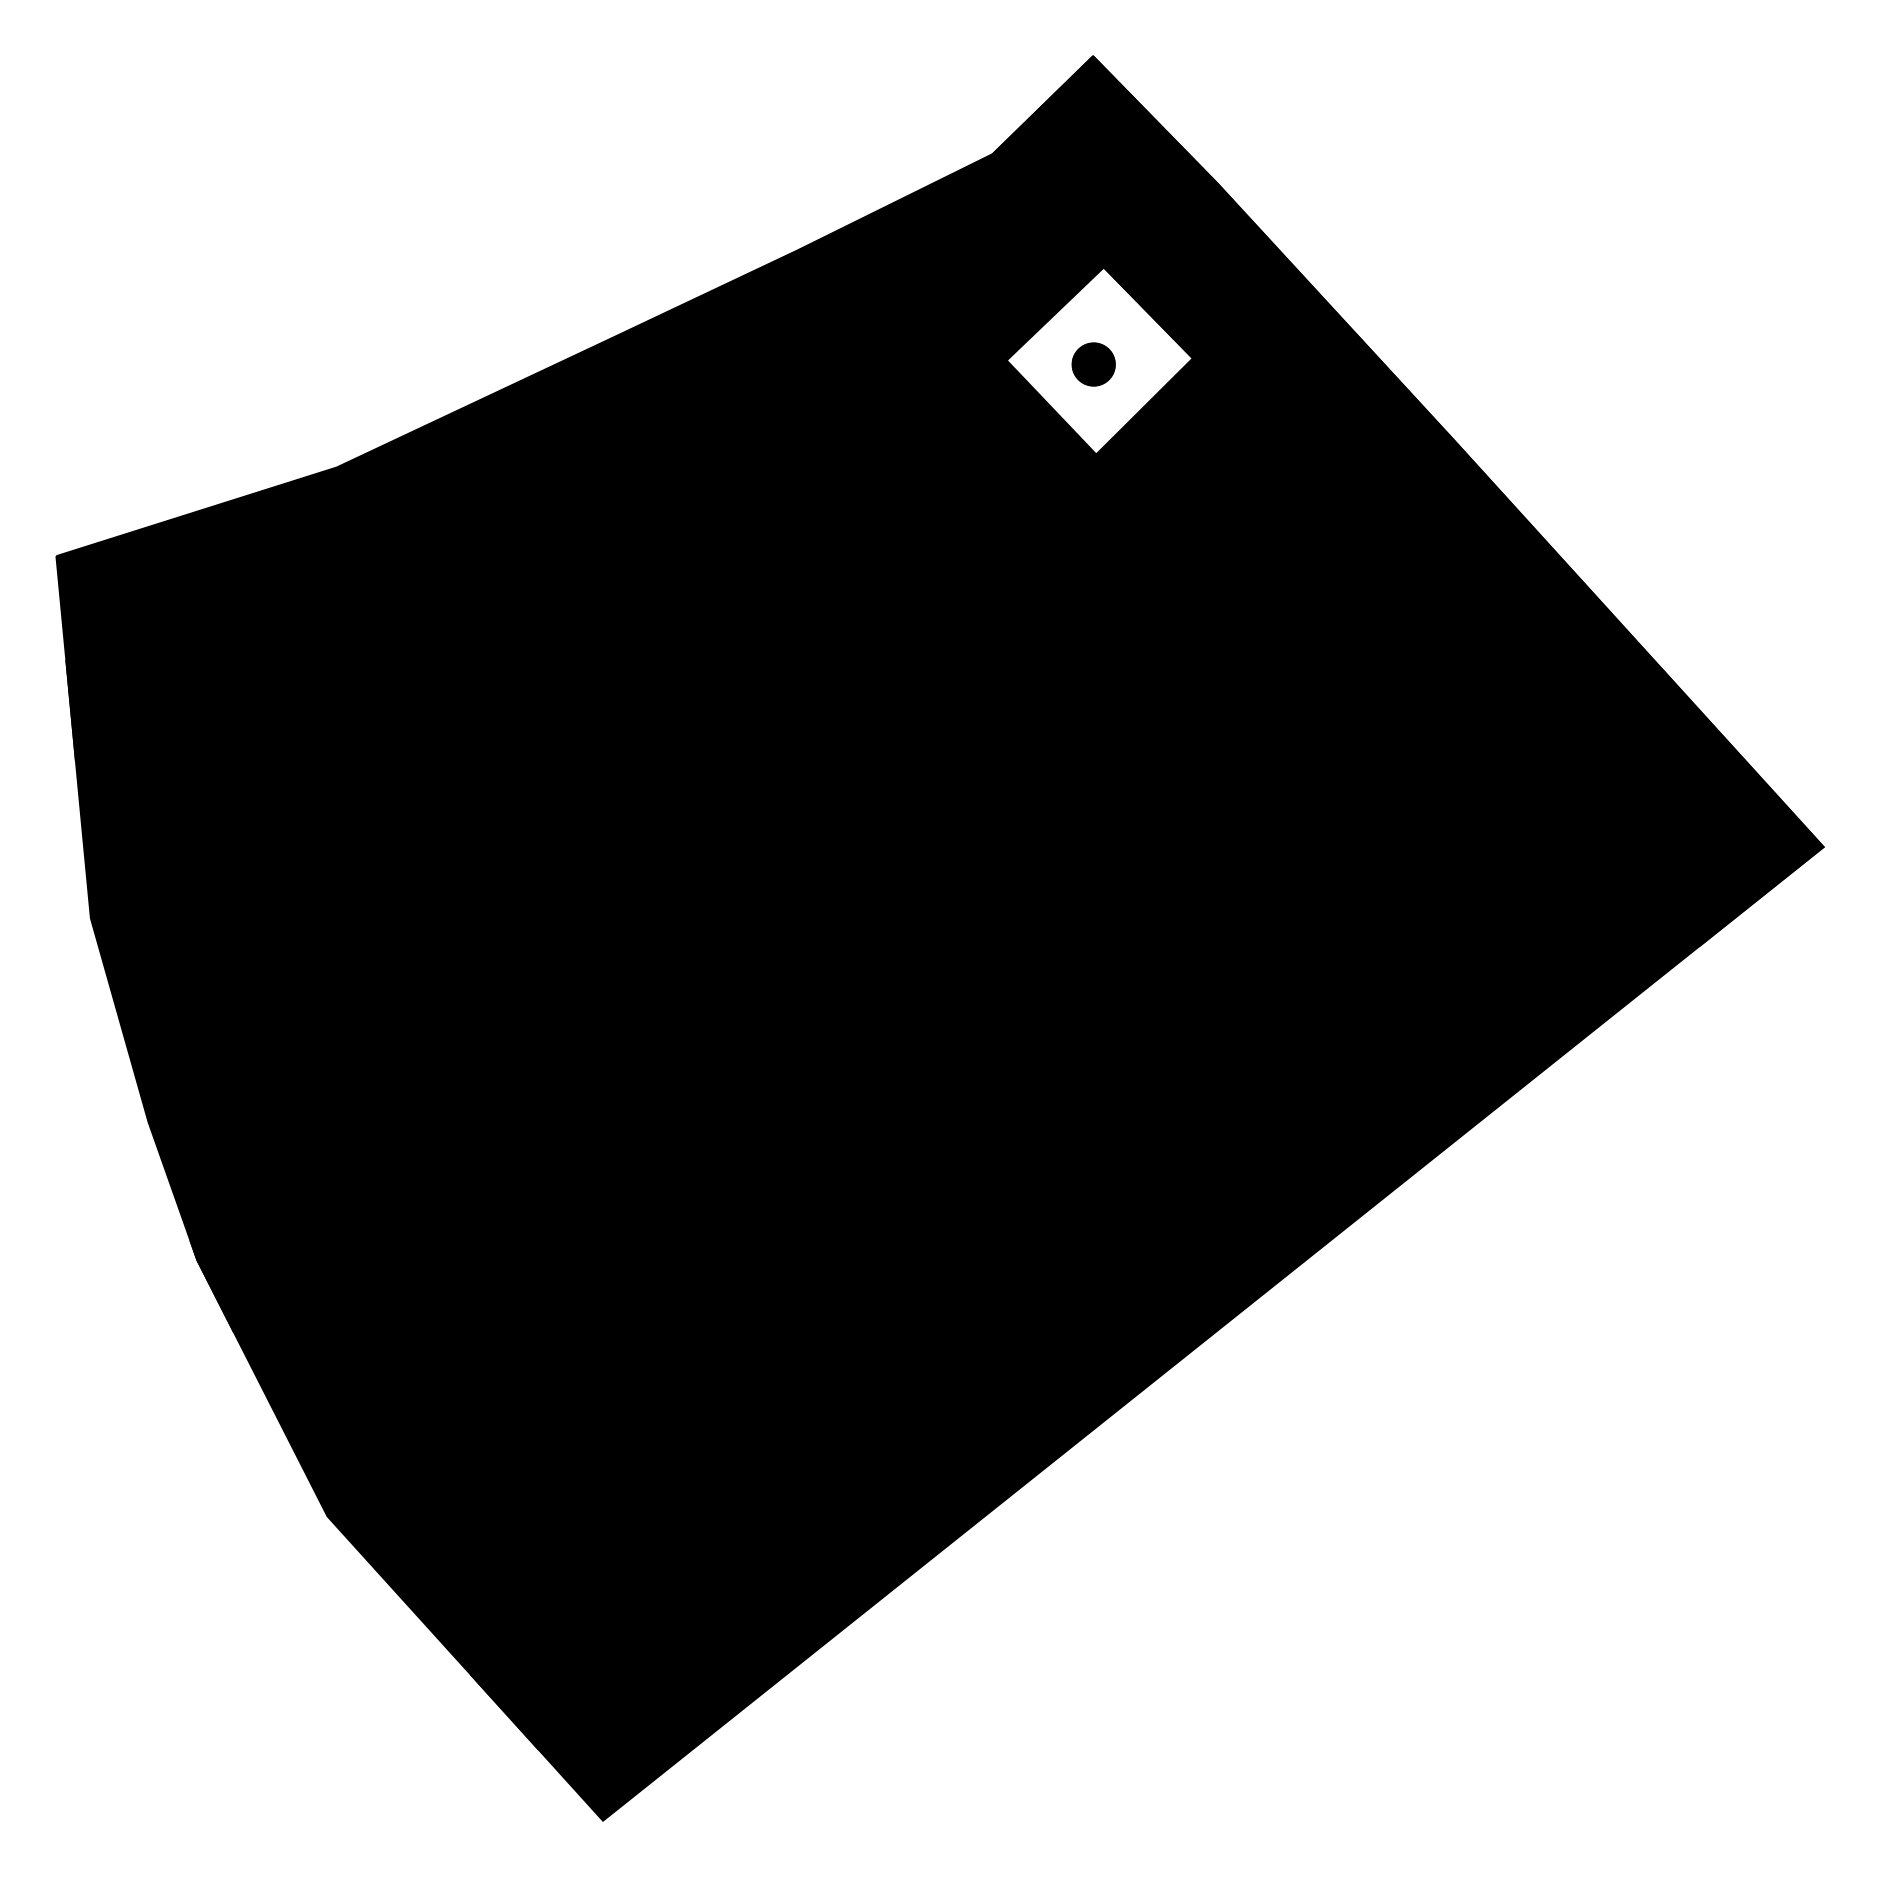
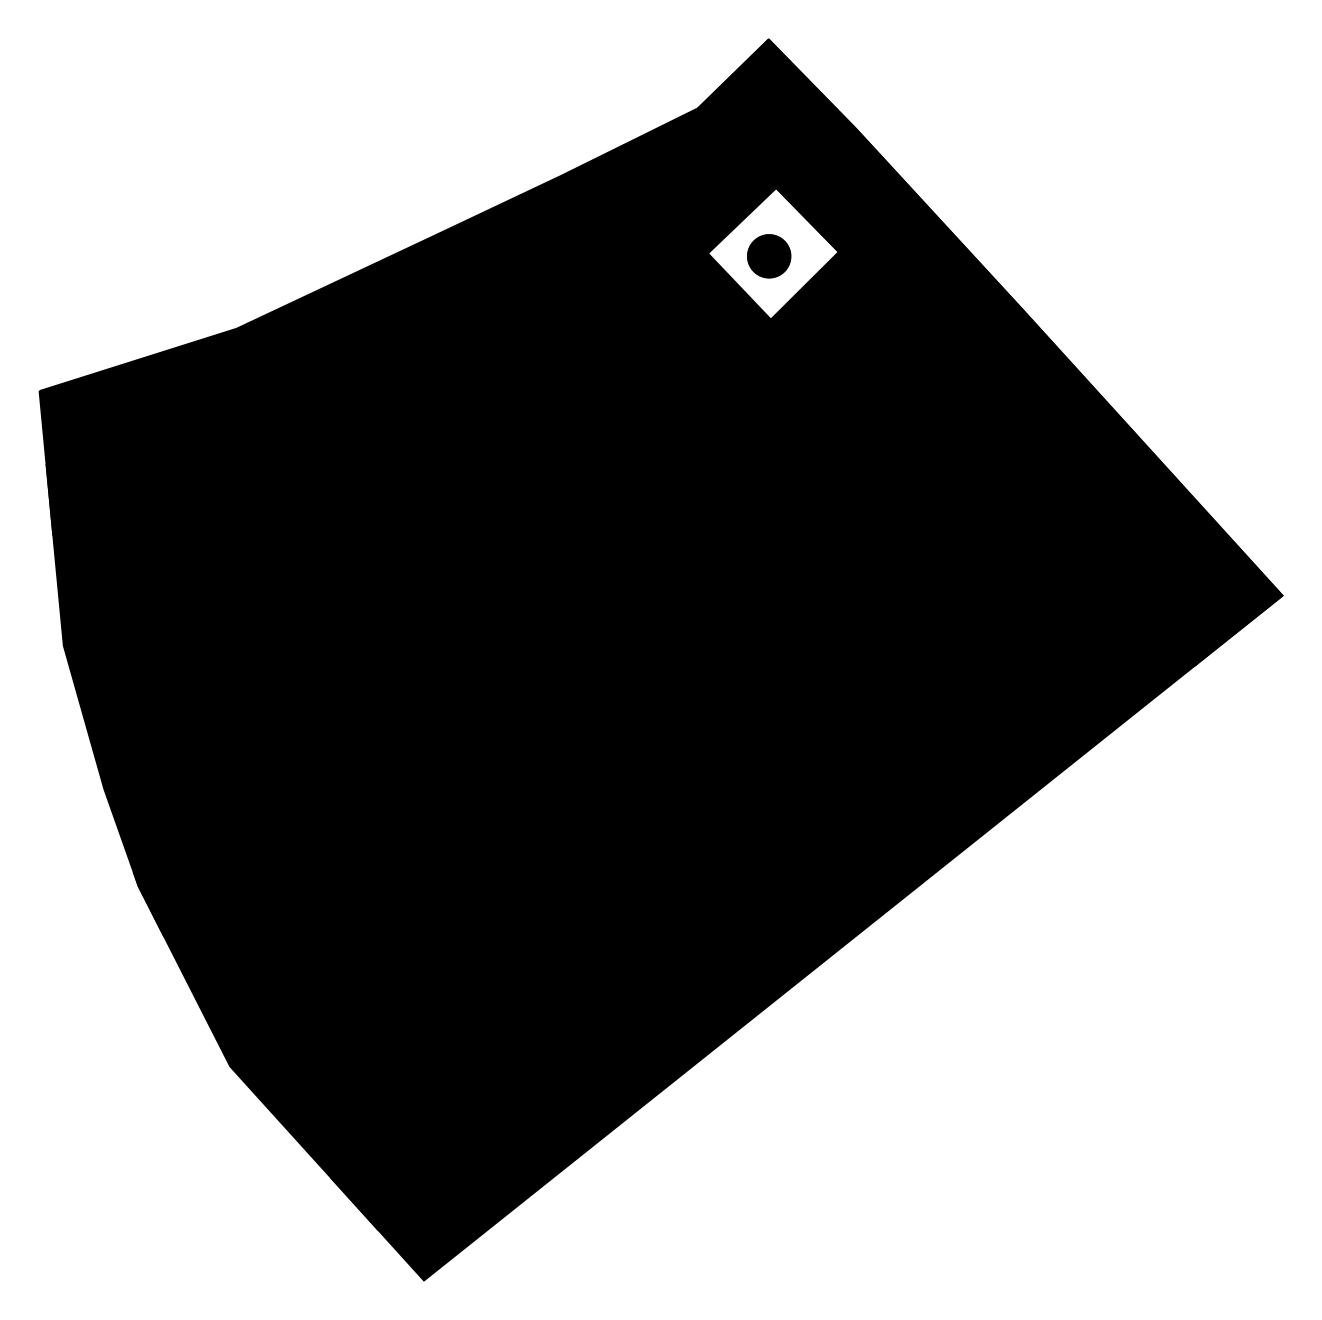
part: (1093, 364) -> (768, 256), size x1.43

